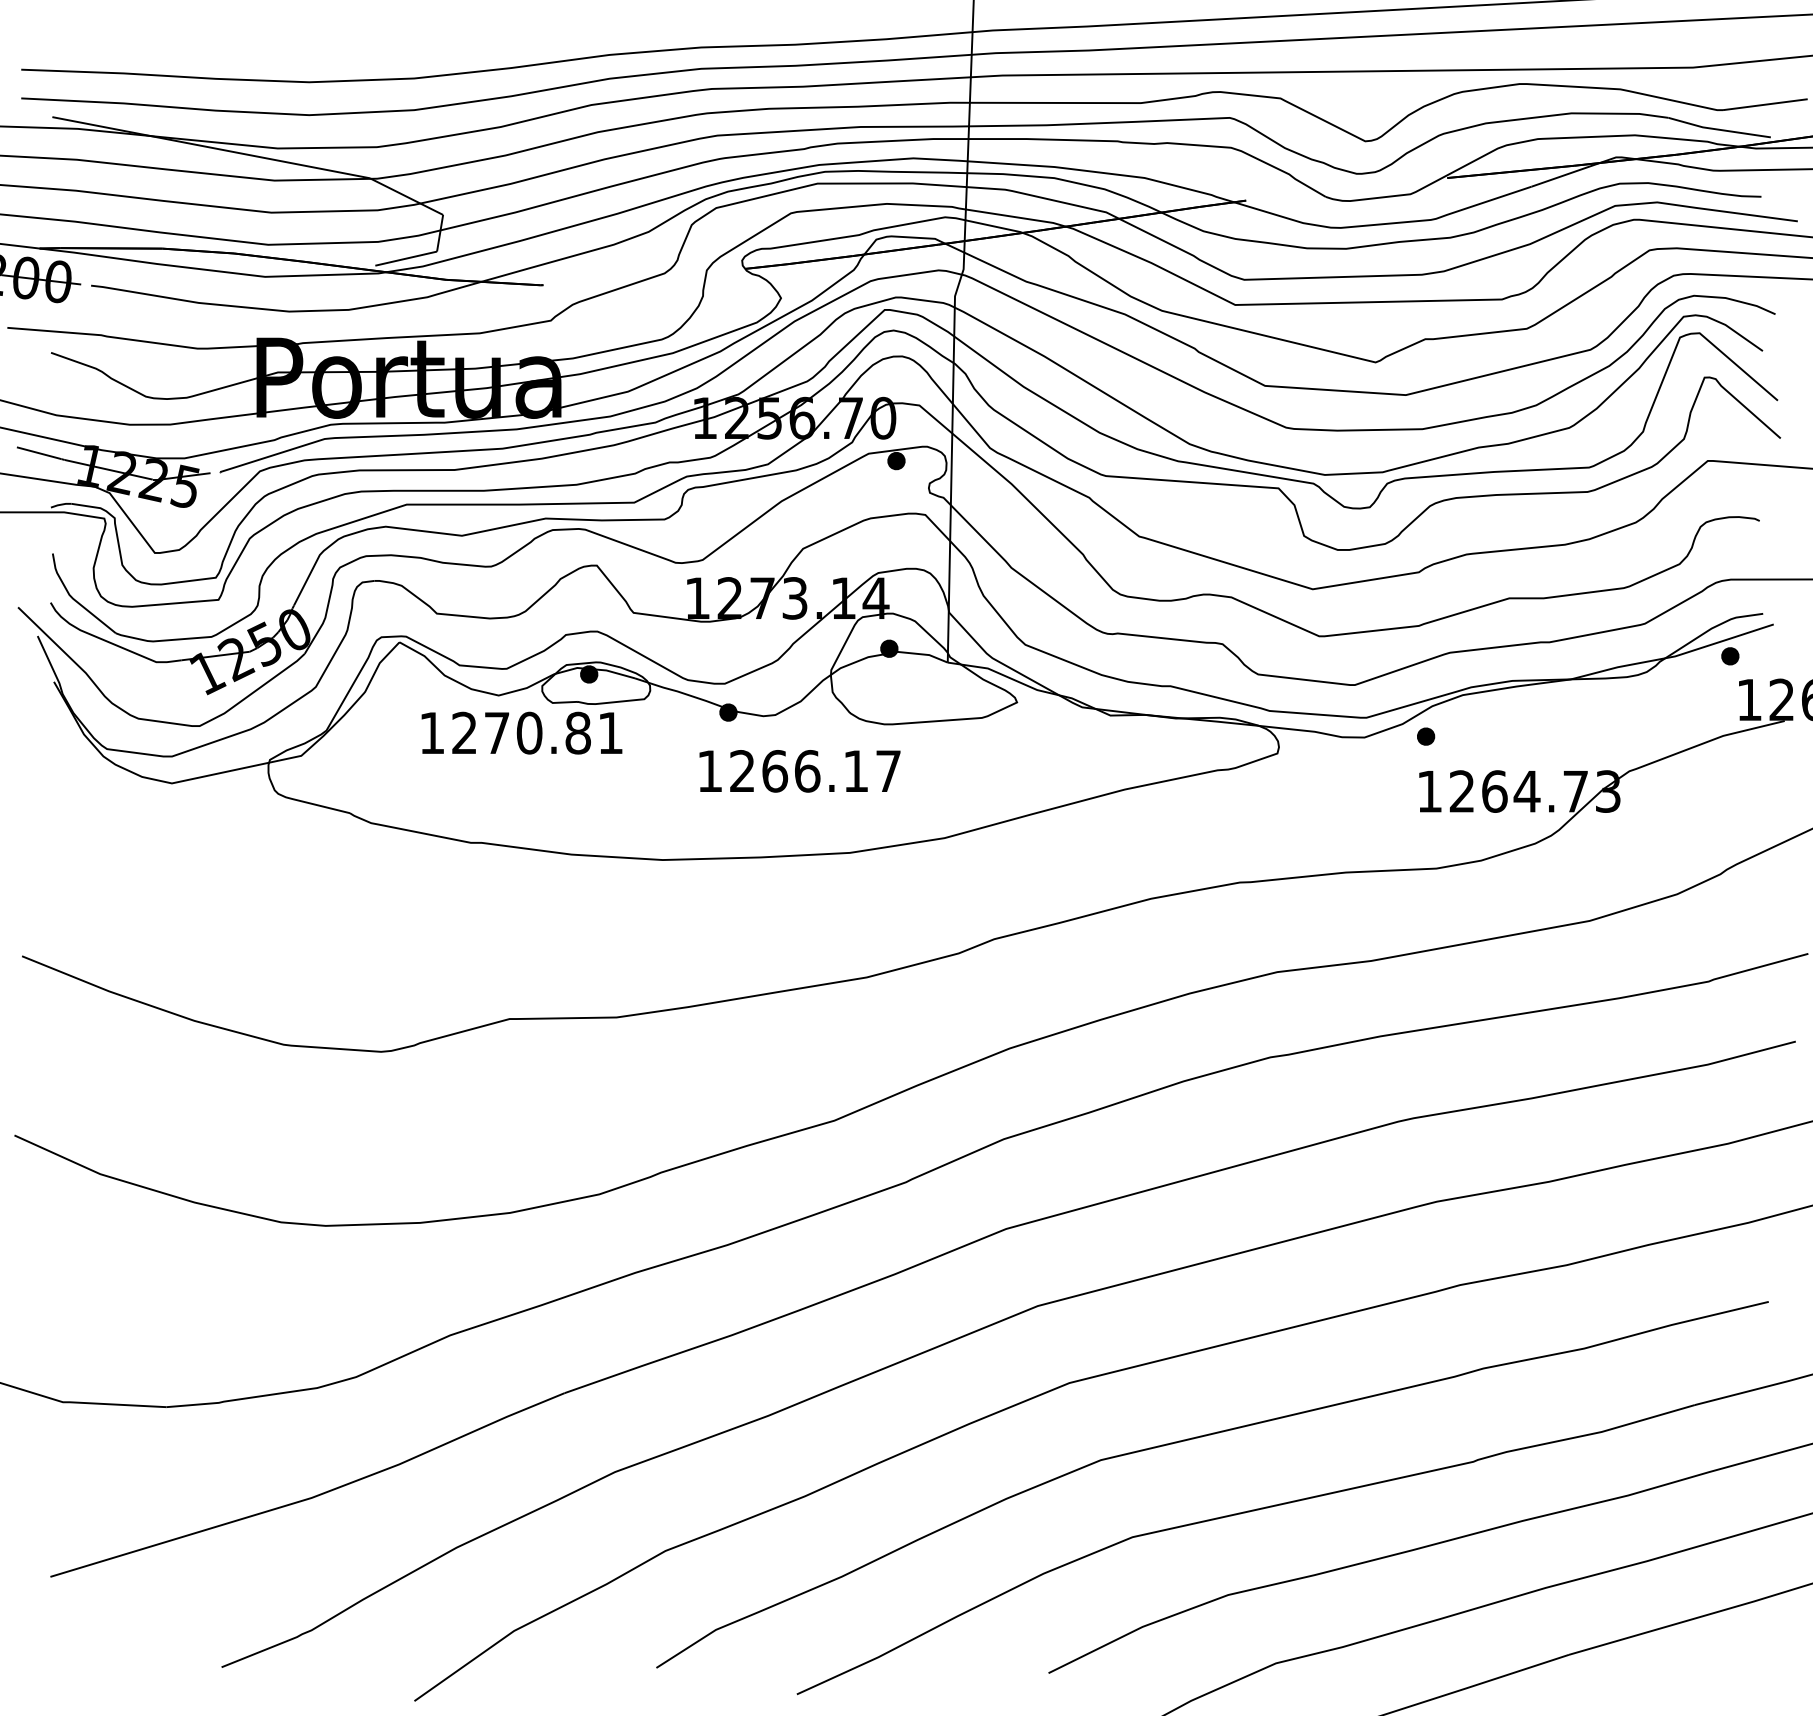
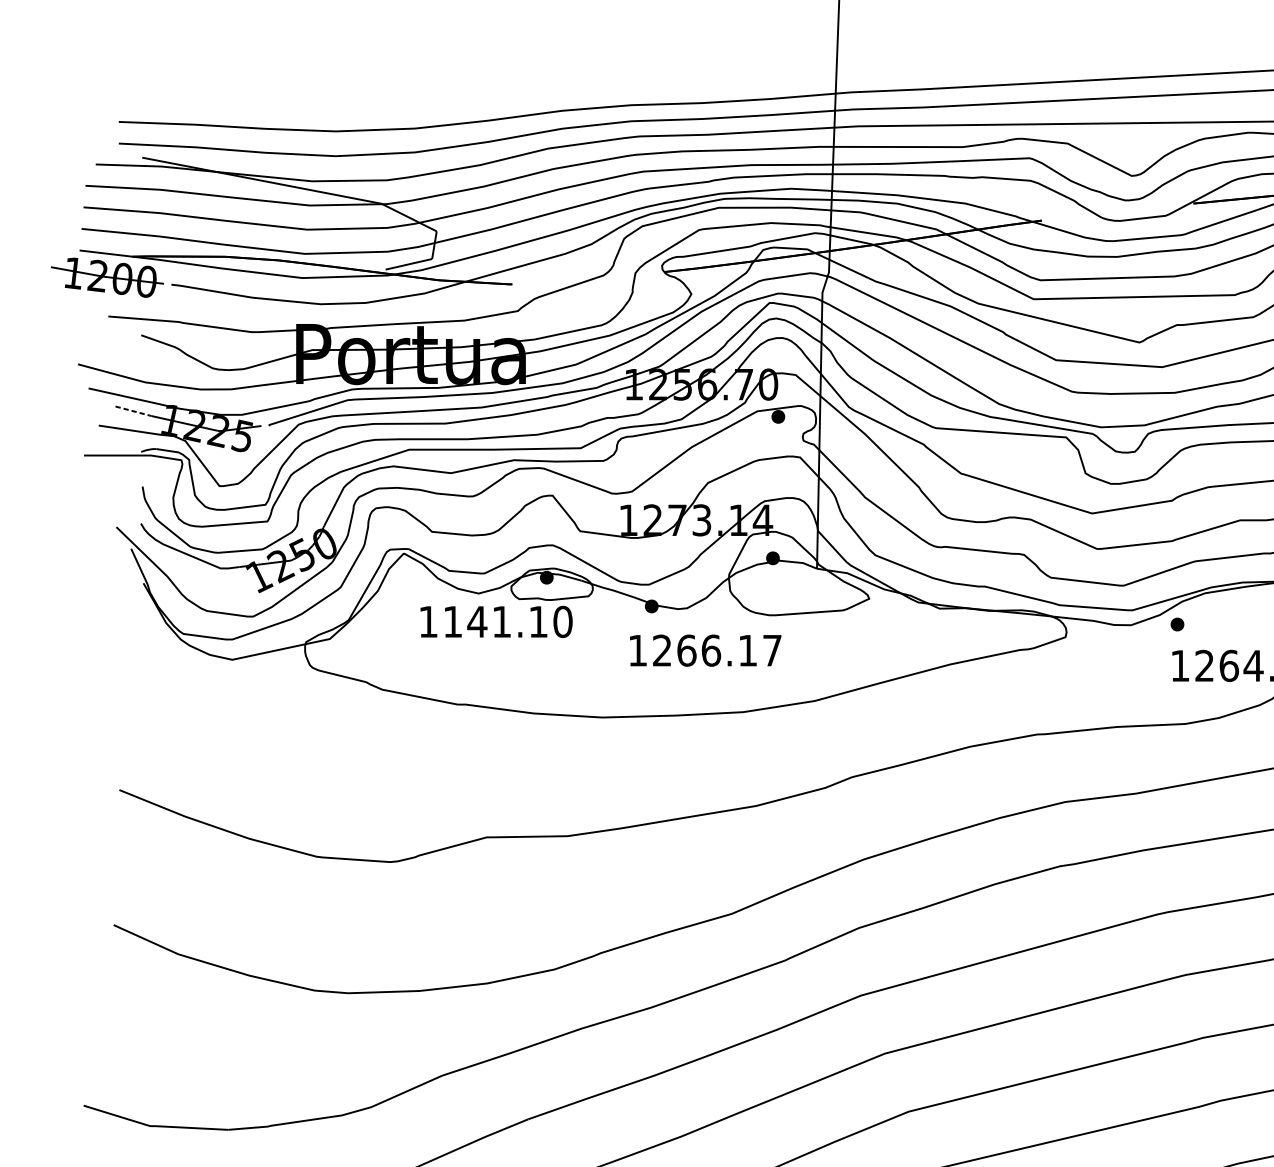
line: (39, 453) -> (132, 411), solid -> dashed
text: (537, 732) -> (507, 621), 1270.81 -> 1141.10

